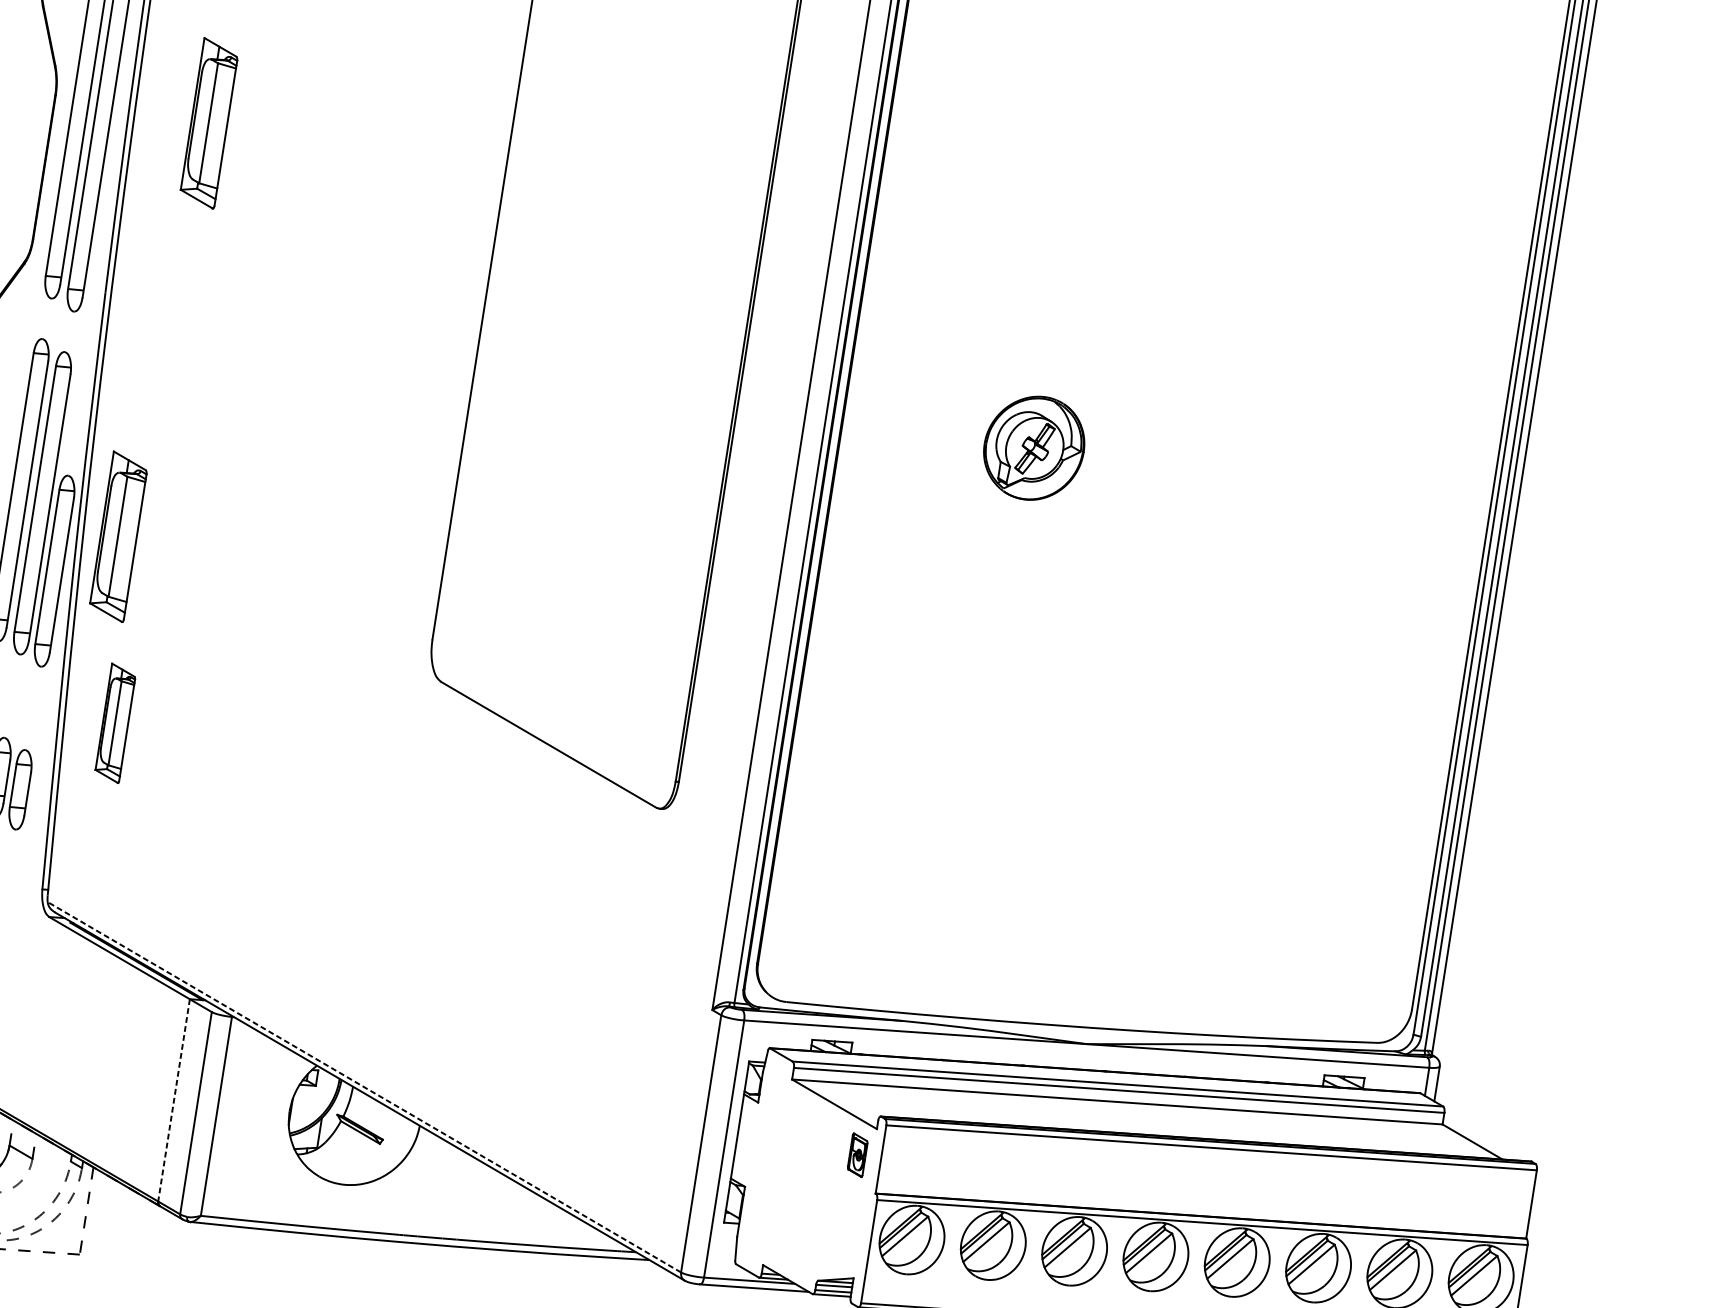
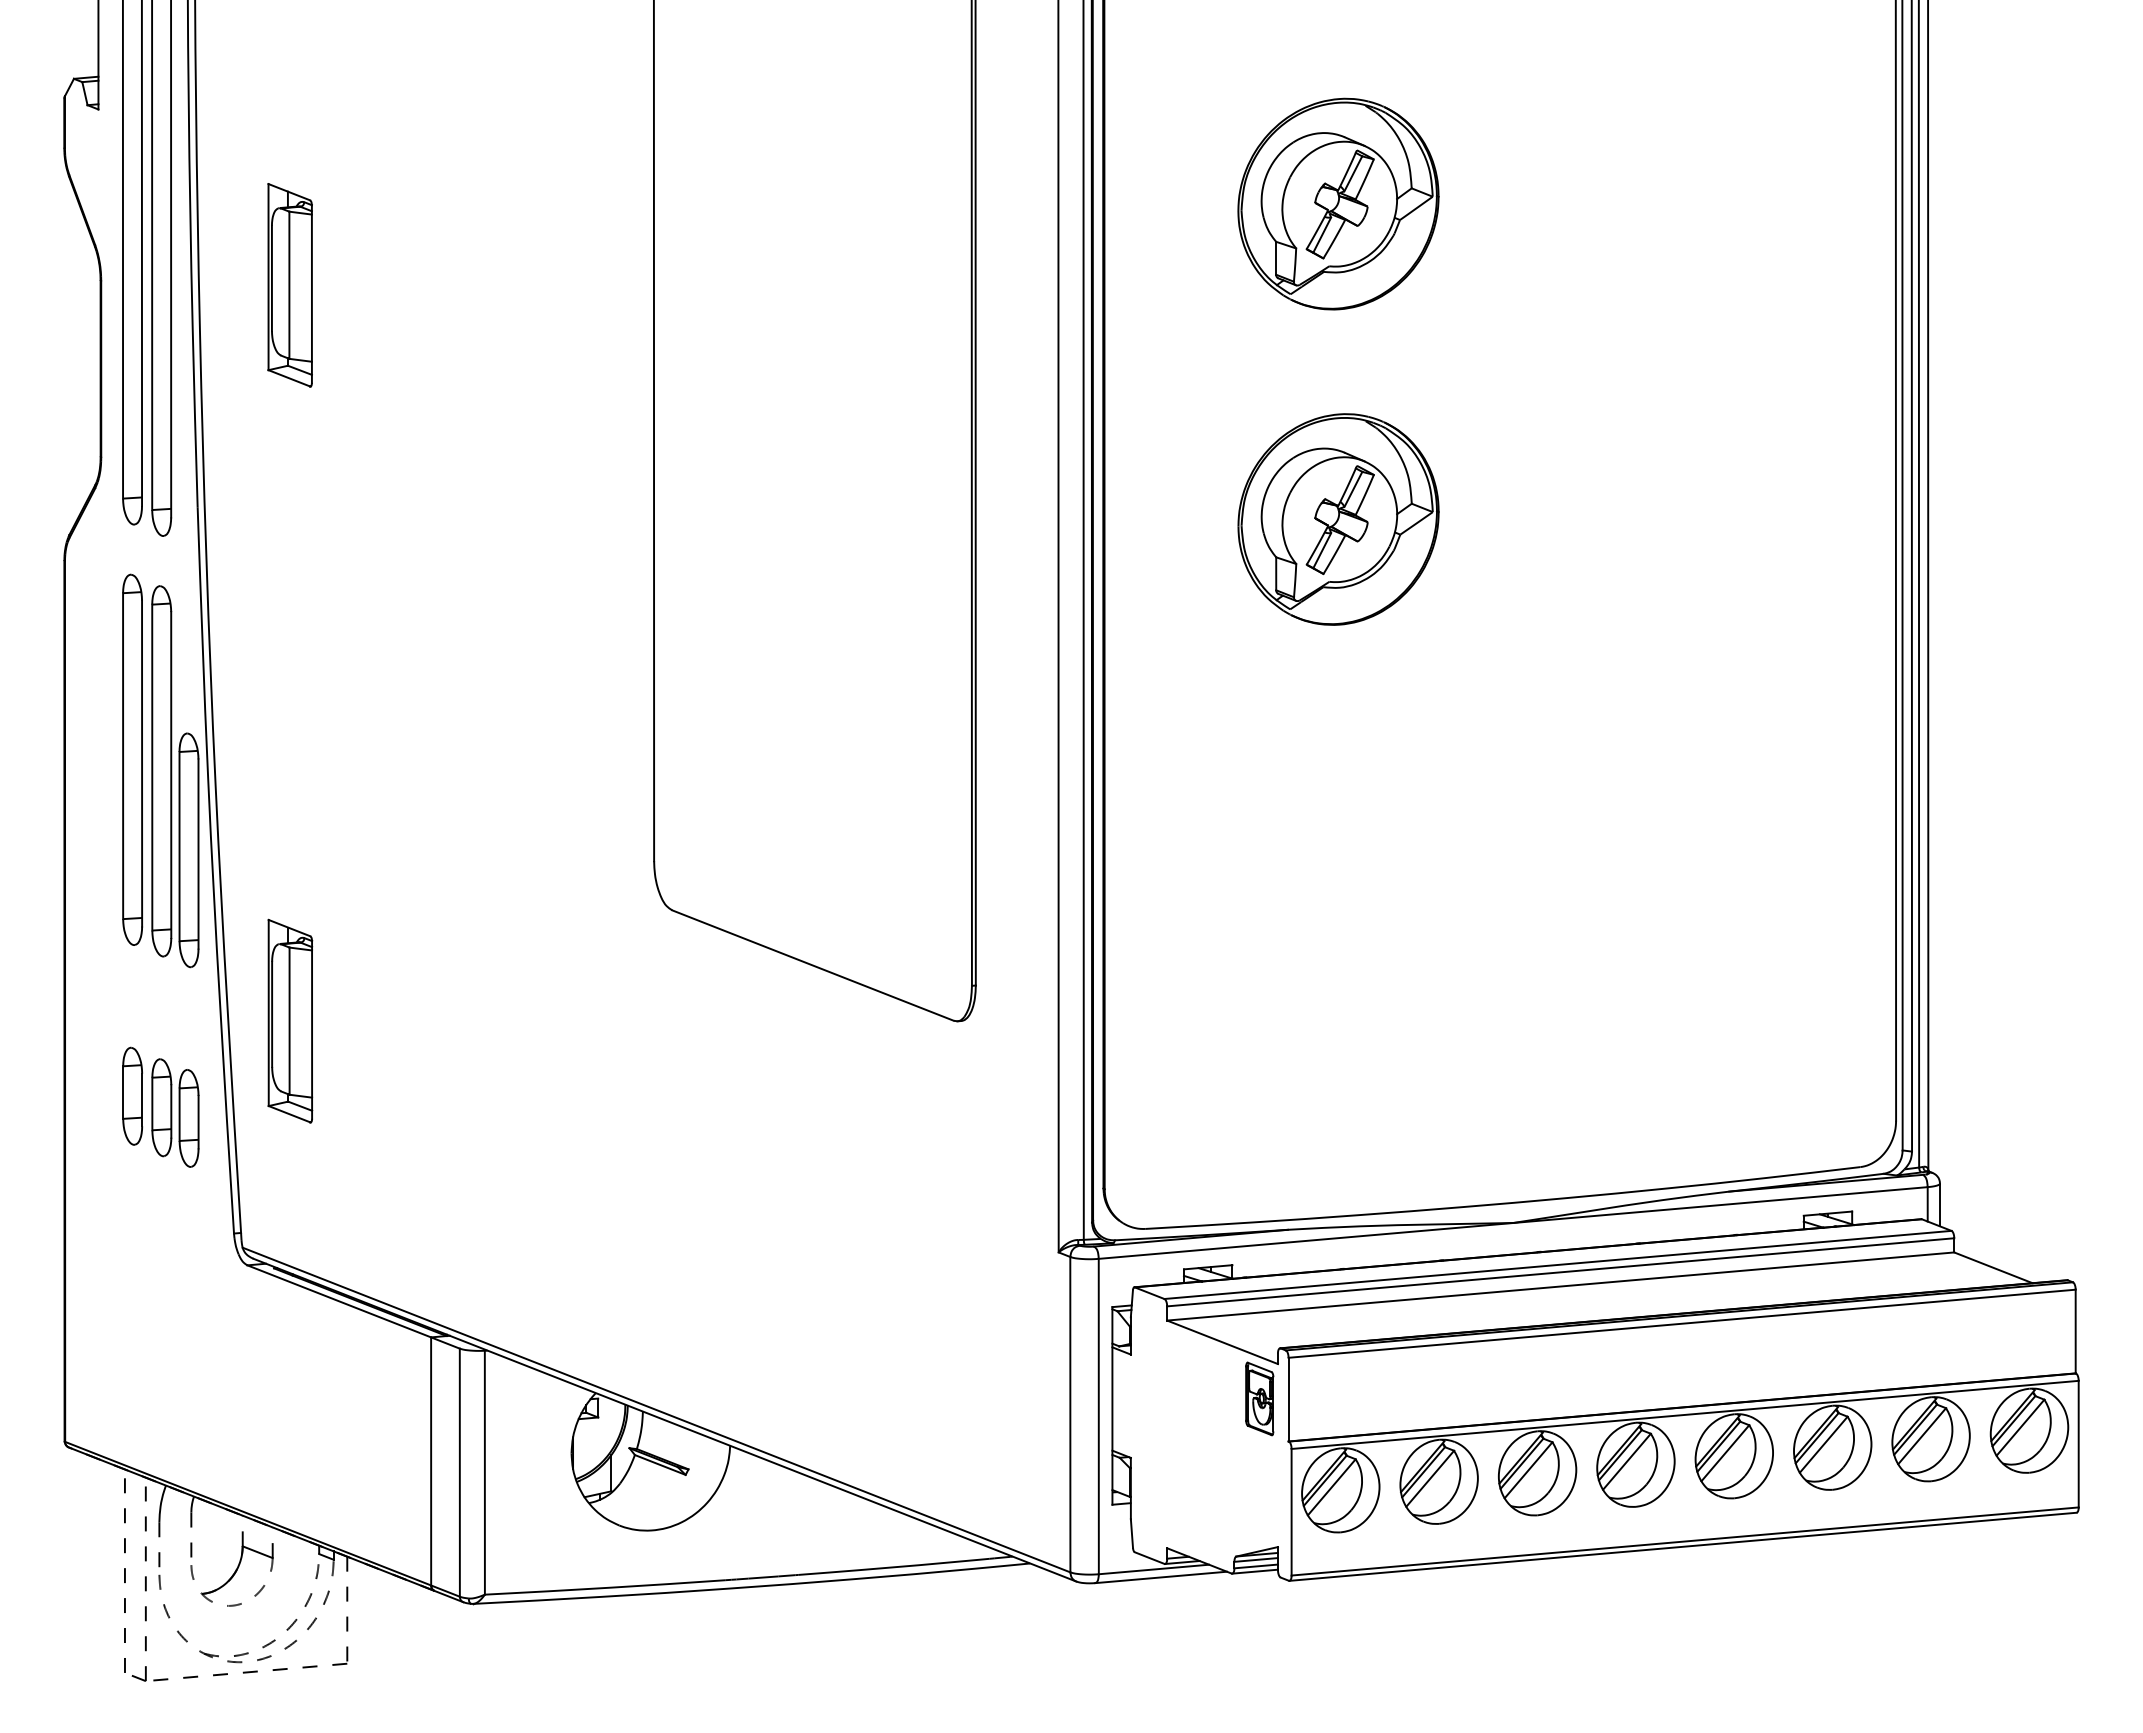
part: (1074, 190) -> (1338, 203), added
part: (1034, 448) -> (1338, 519), size x1.67
part: (118, 536) -> (258, 797), removed
part: (115, 722) -> (290, 1020), size x1.43
line: (364, 1087) -> (656, 1410), dashed -> solid
line: (174, 1100) -> (431, 1461), dashed -> solid
part: (857, 1154) -> (1259, 1398), size x1.43

